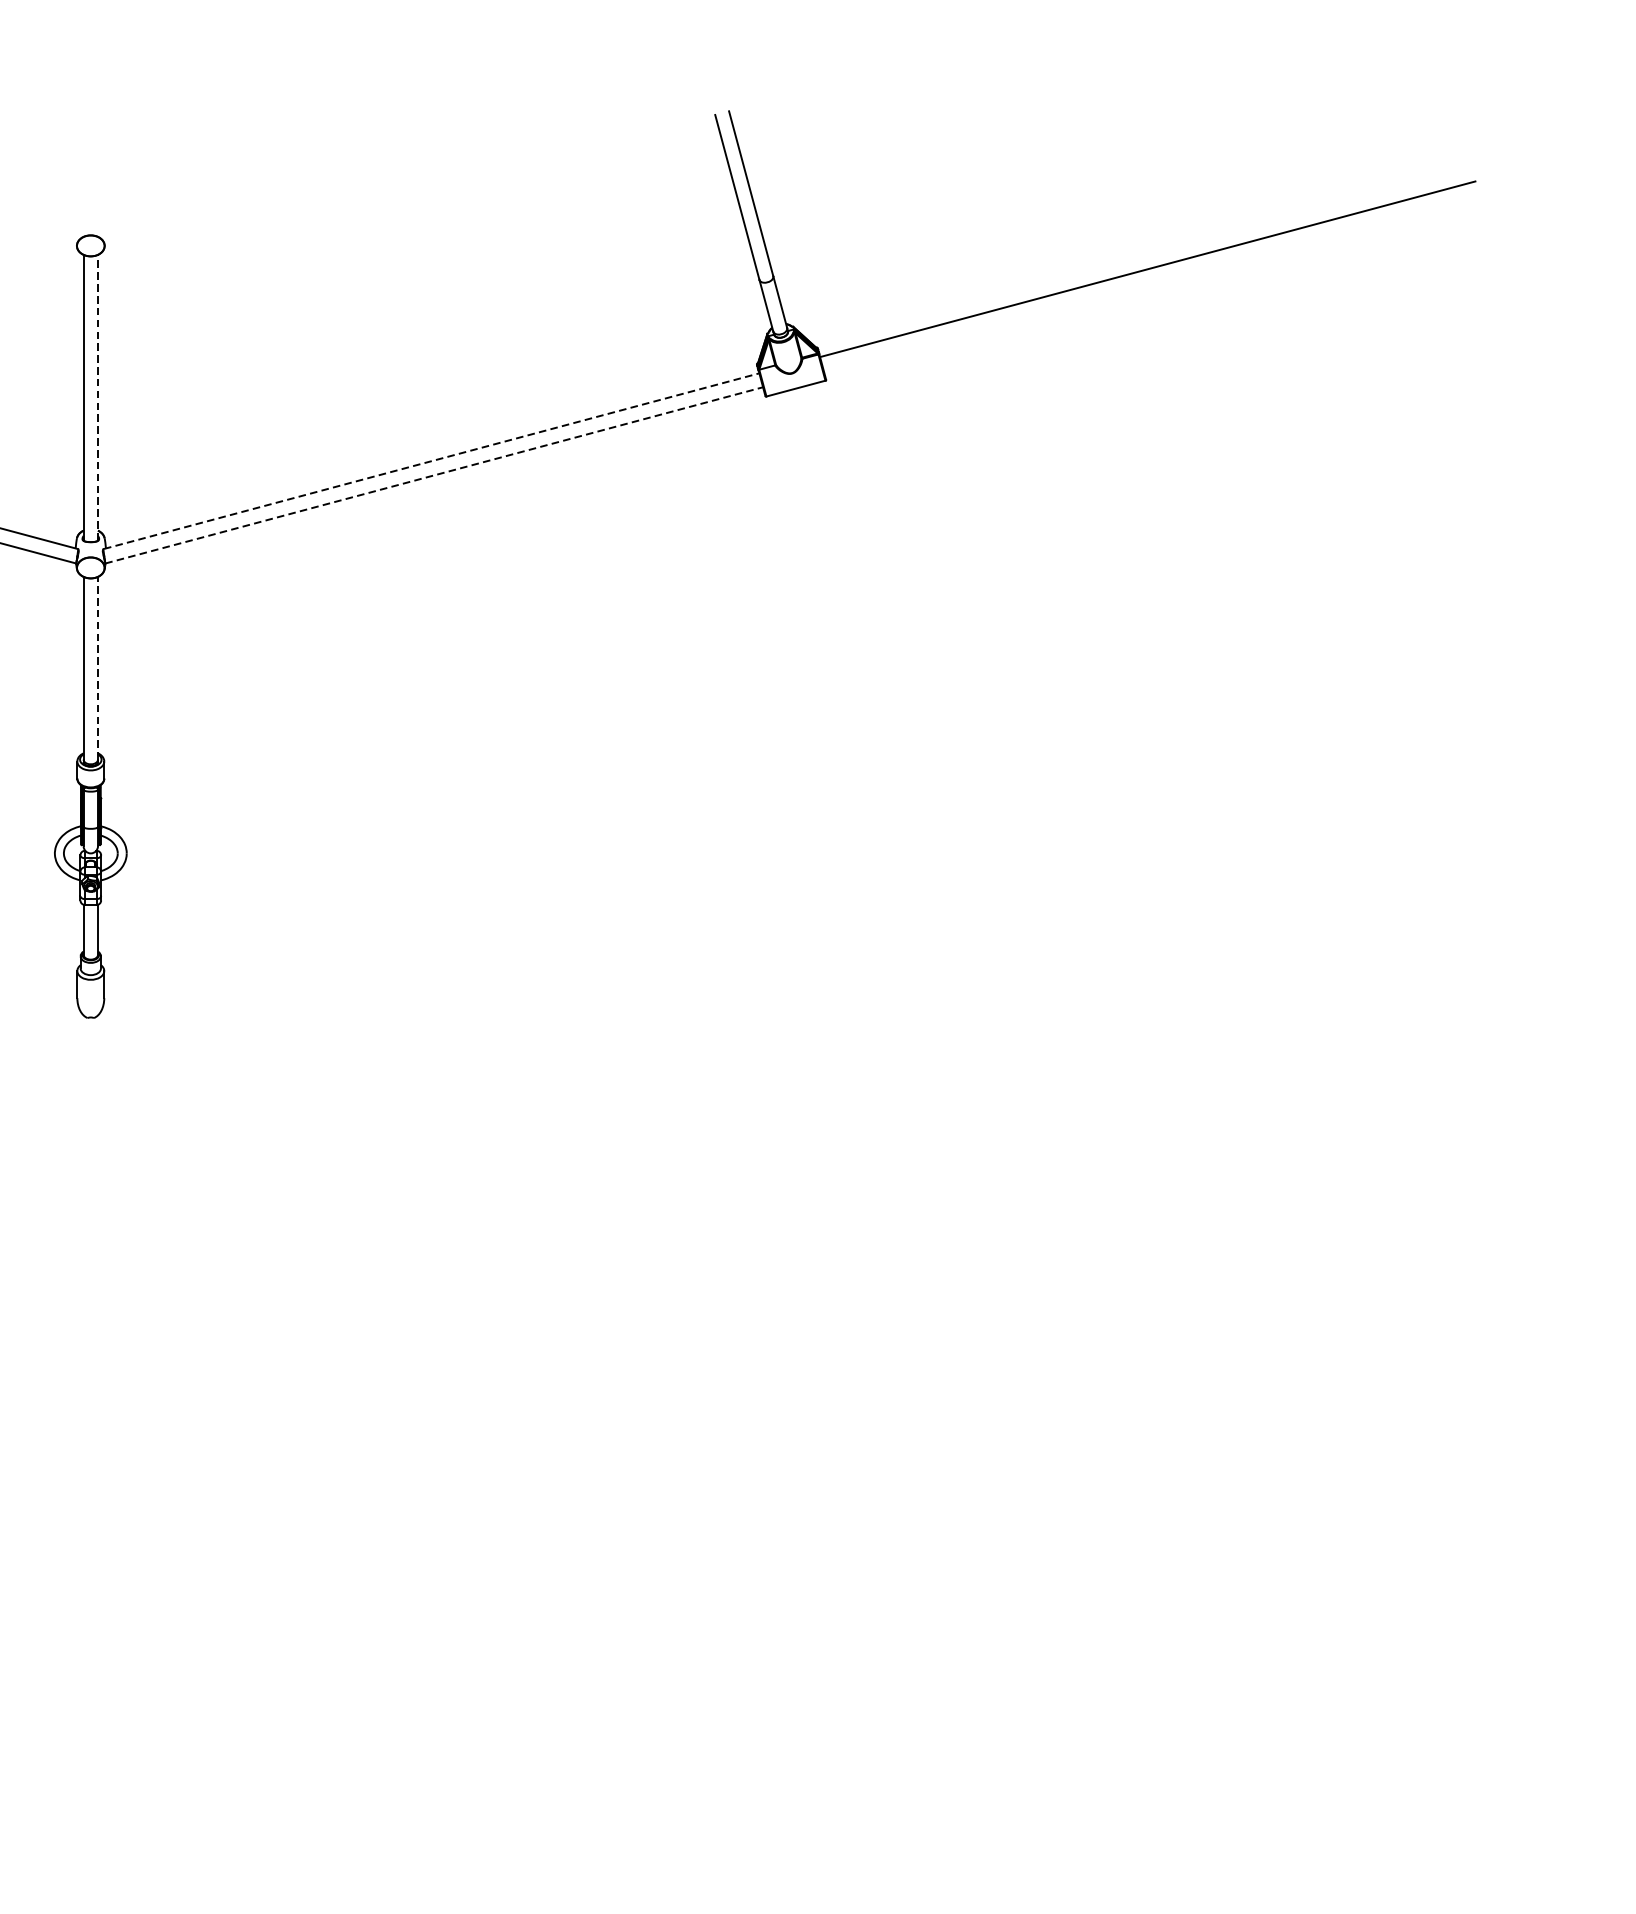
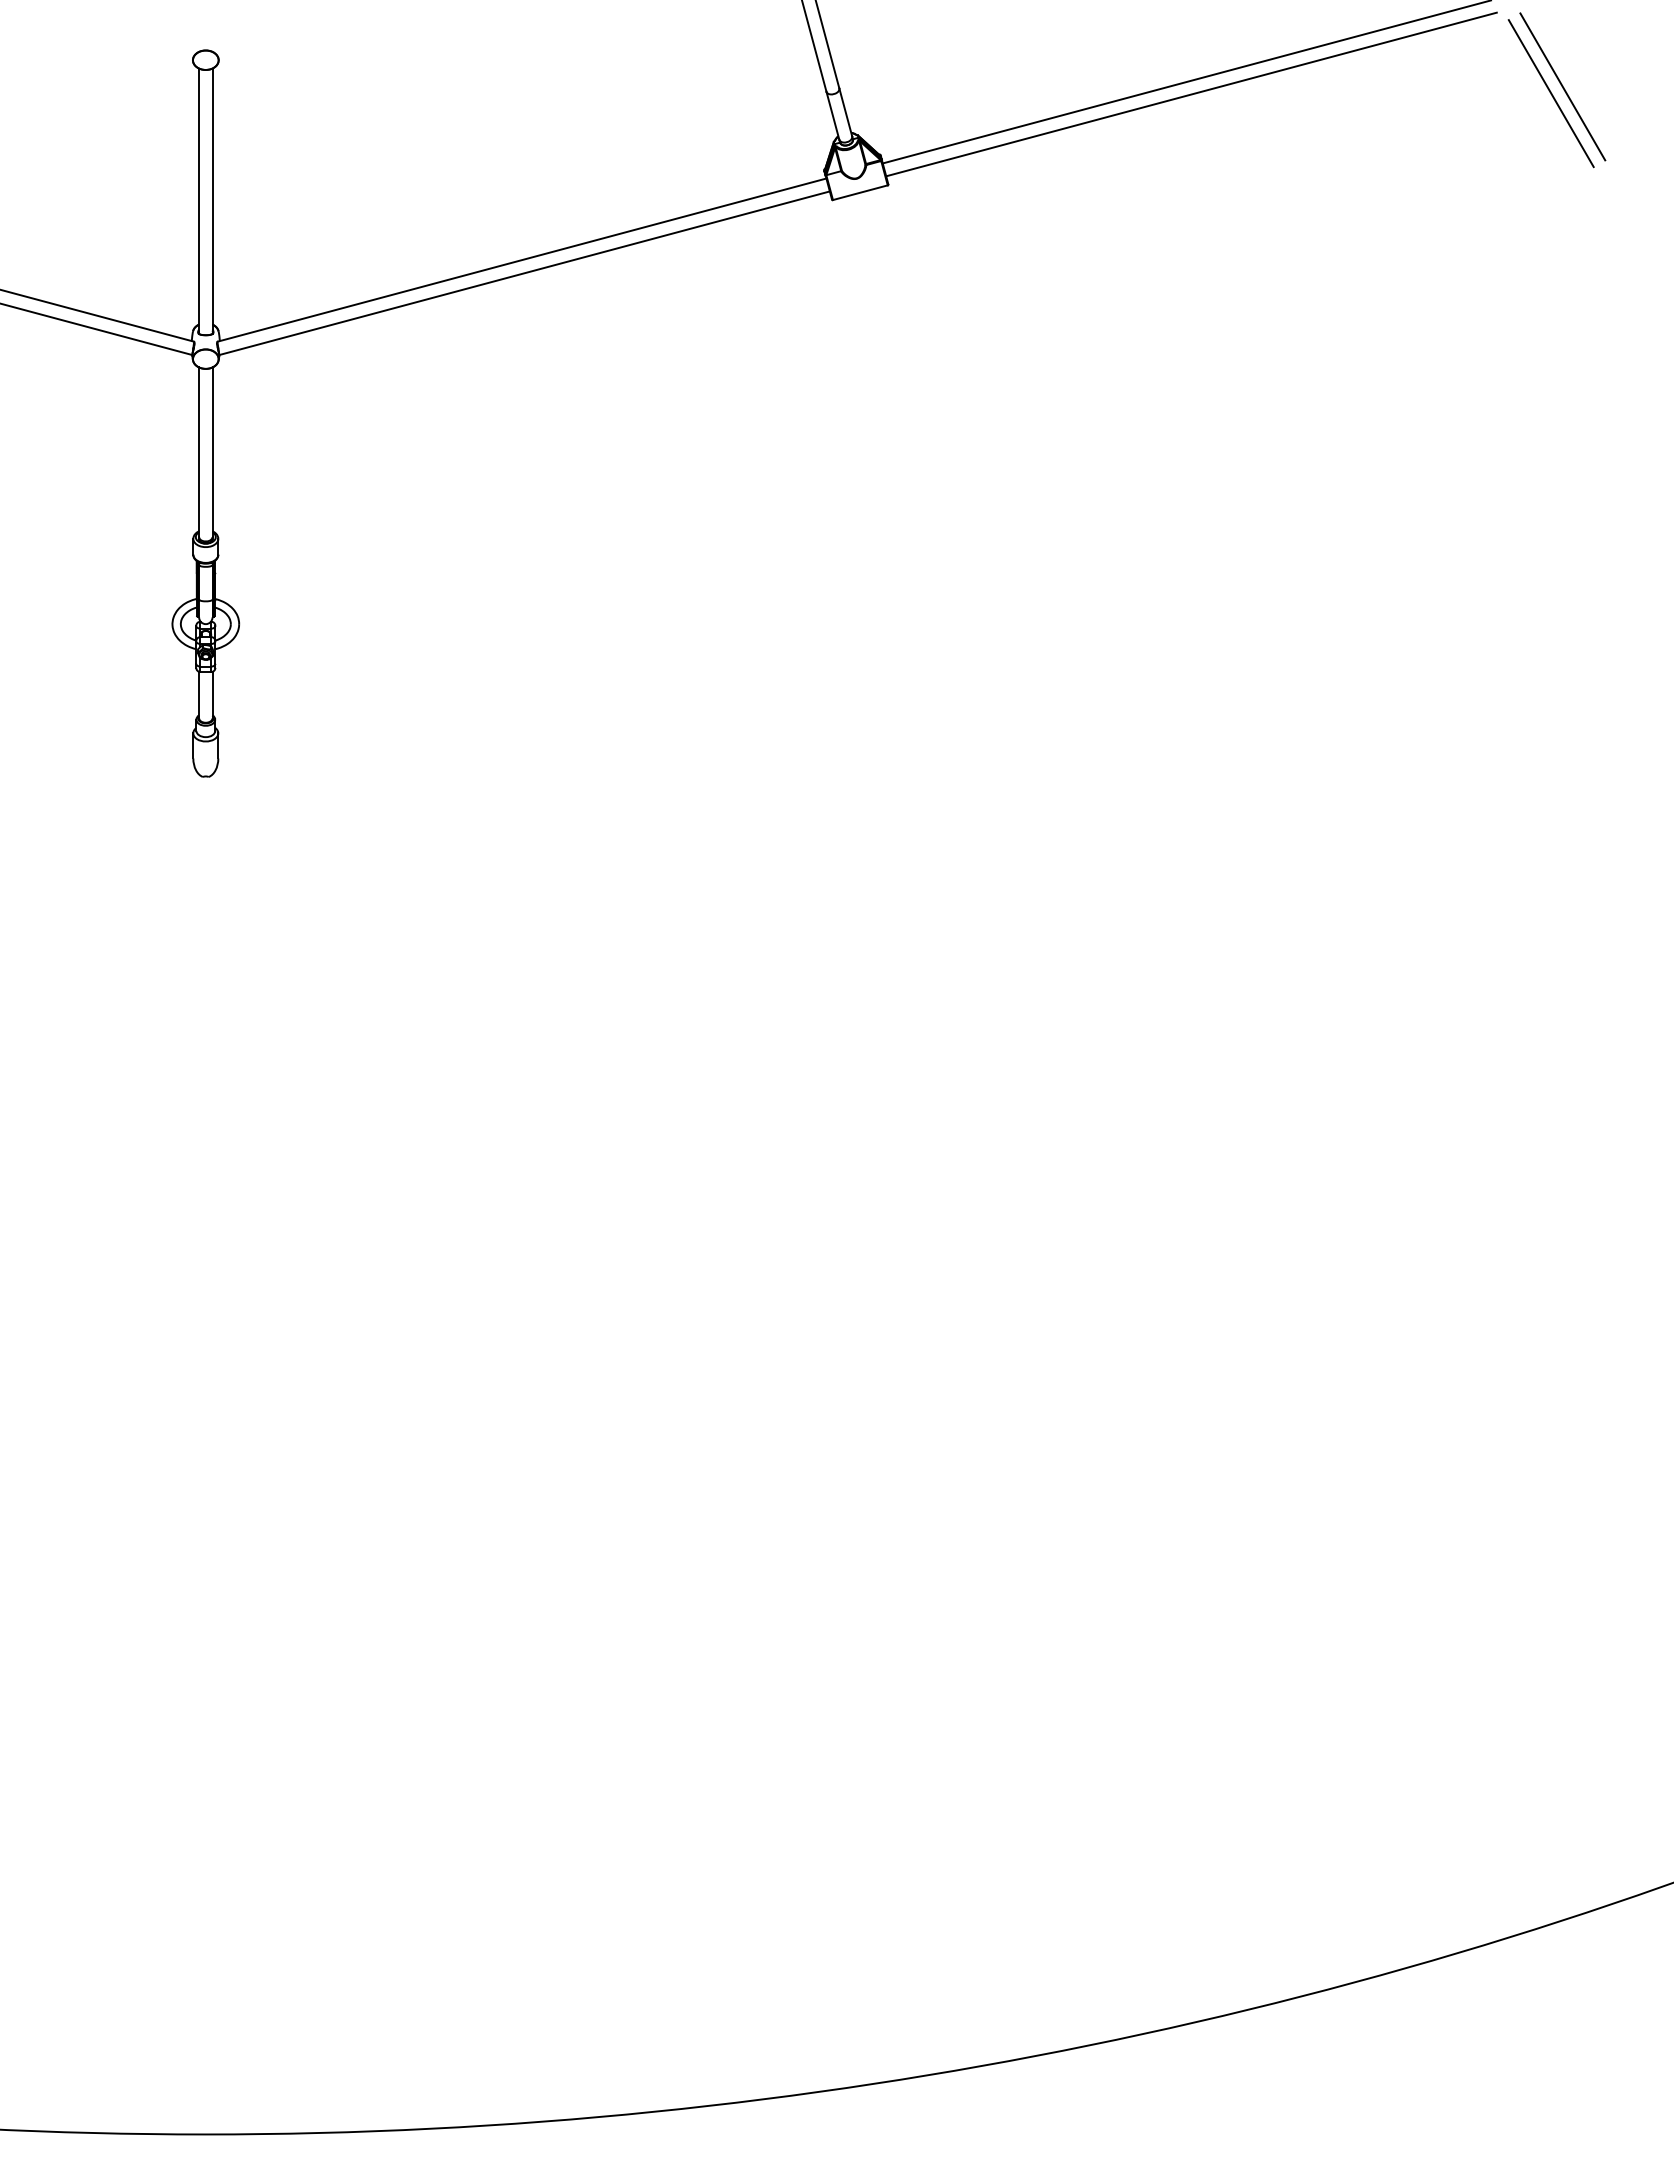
line: (1552, 274) -> (1562, 86), added
line: (1539, 281) -> (1550, 93), added
line: (1152, 282) -> (1191, 94), added
line: (98, 398) -> (212, 201), dashed -> solid
line: (431, 461) -> (522, 260), dashed -> solid
line: (435, 475) -> (525, 273), dashed -> solid
line: (98, 668) -> (212, 452), dashed -> solid

